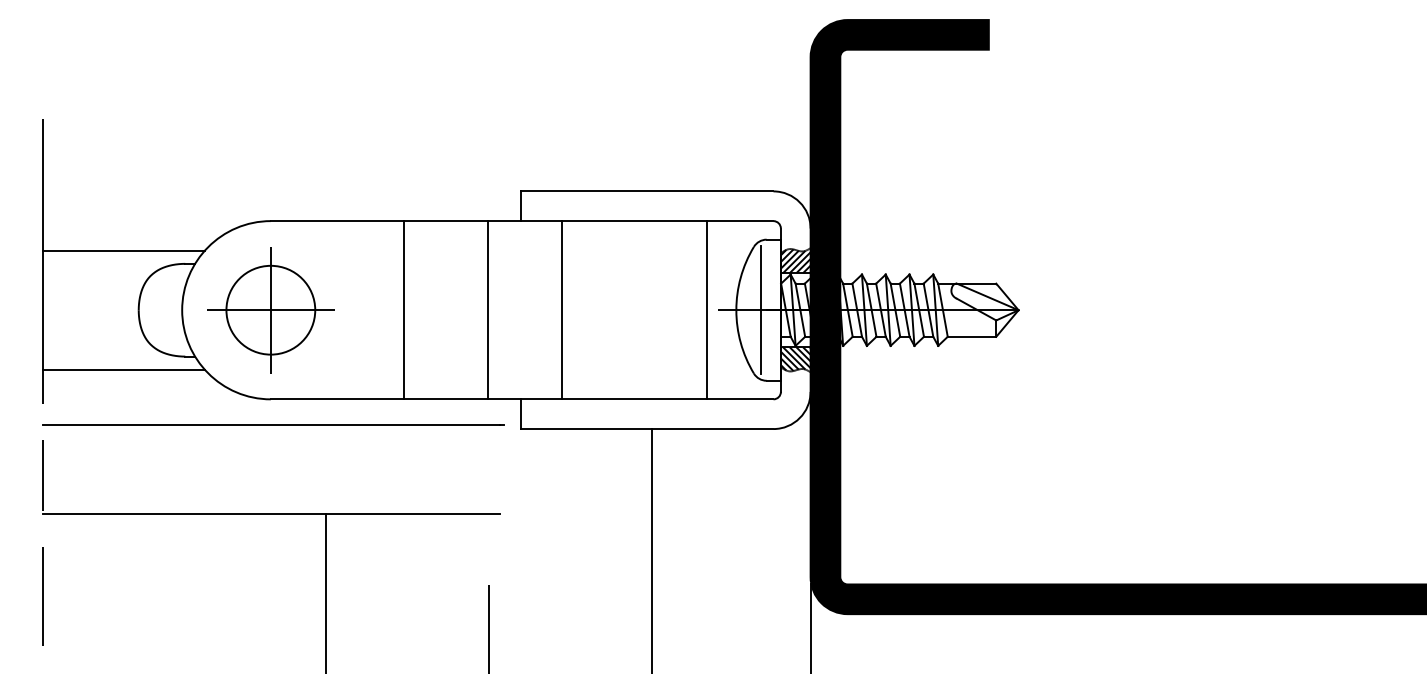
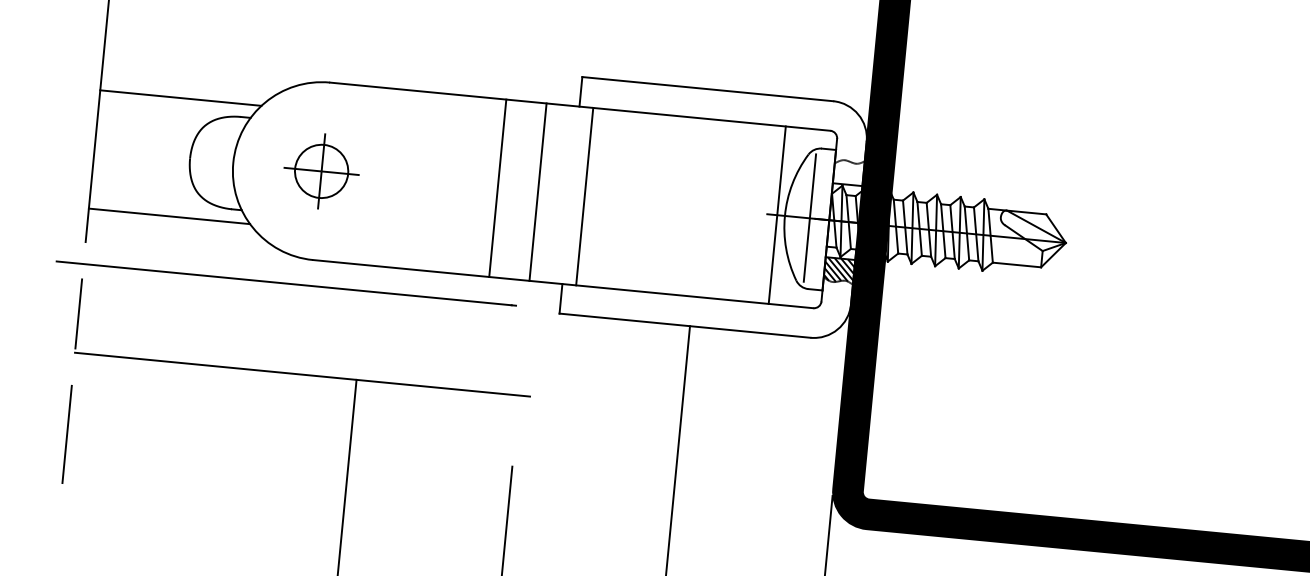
hatch: (795, 261) -> (848, 173), removed
part: (270, 310) -> (321, 171), size x0.6
line: (403, 310) -> (497, 188), moved
line: (562, 310) -> (584, 196), moved
line: (706, 310) -> (777, 215), moved
line: (273, 424) -> (286, 282), moved

